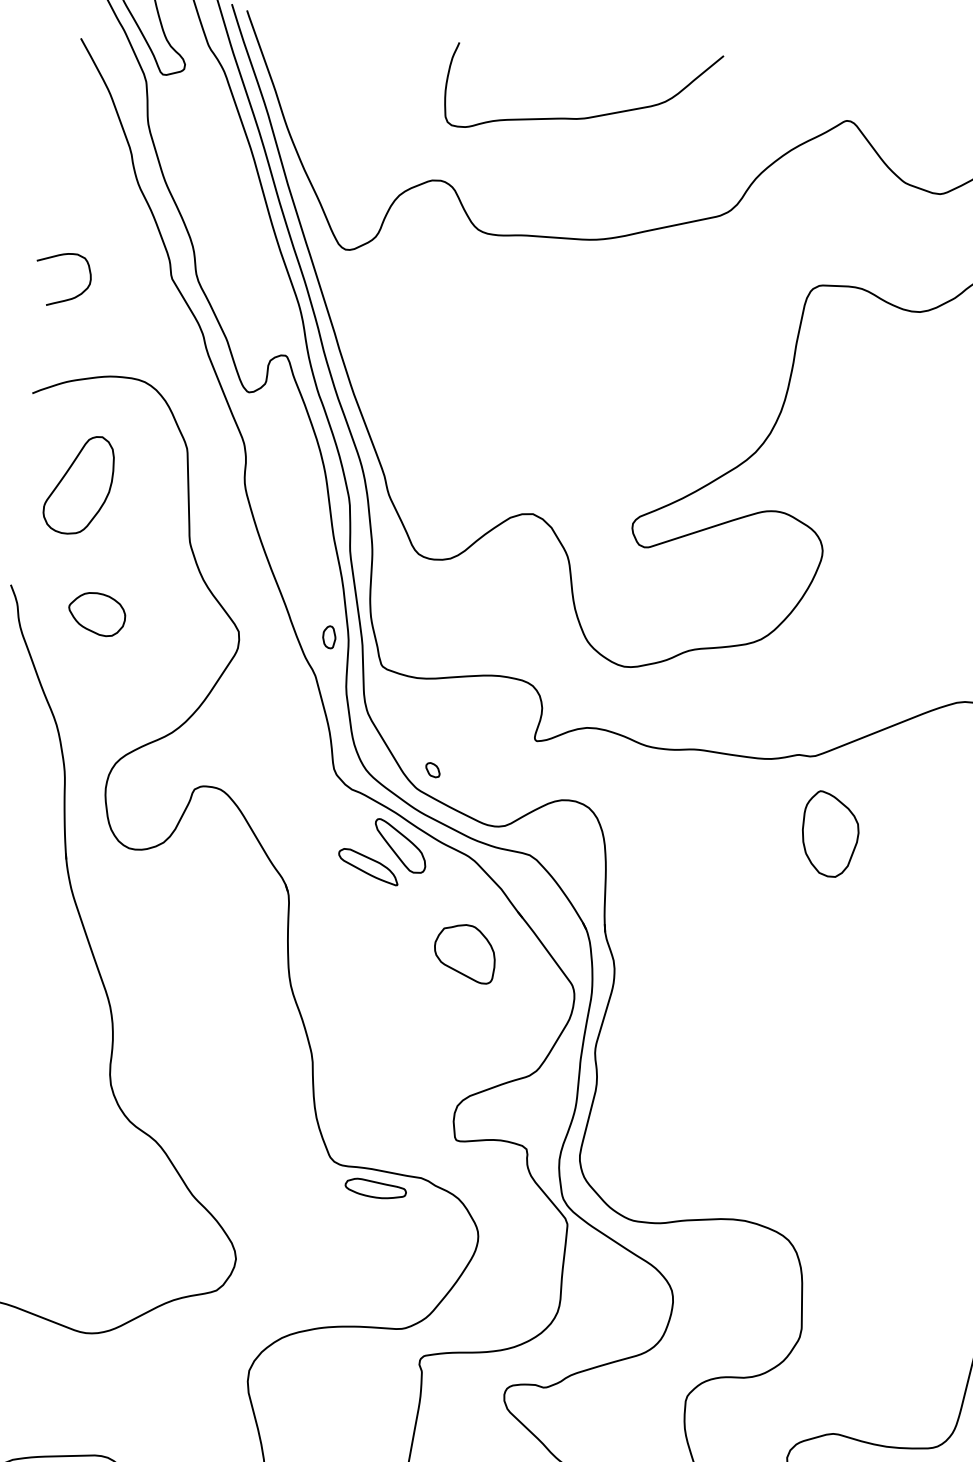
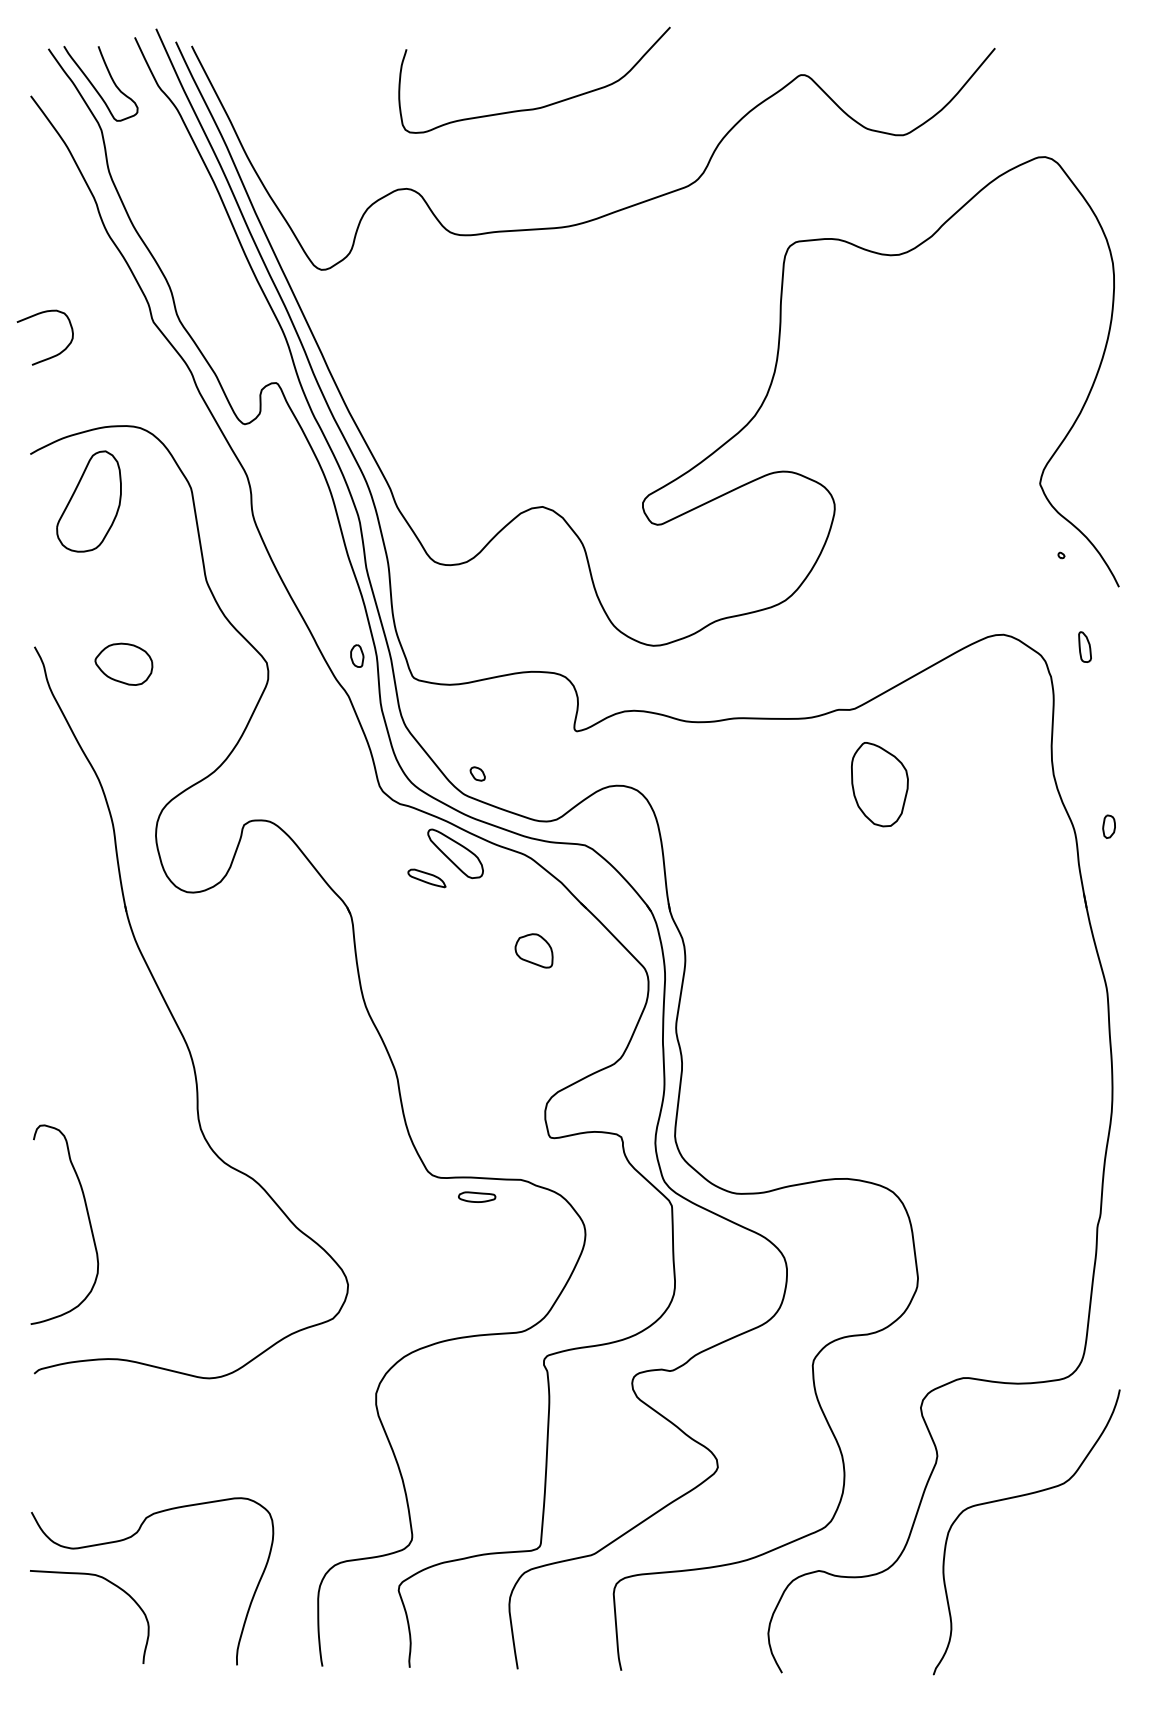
part: (78, 484) -> (88, 501), moved
part: (368, 866) -> (426, 878), size x0.6
part: (464, 952) -> (533, 950), size x0.6
part: (374, 1189) -> (476, 1197), size x0.6

